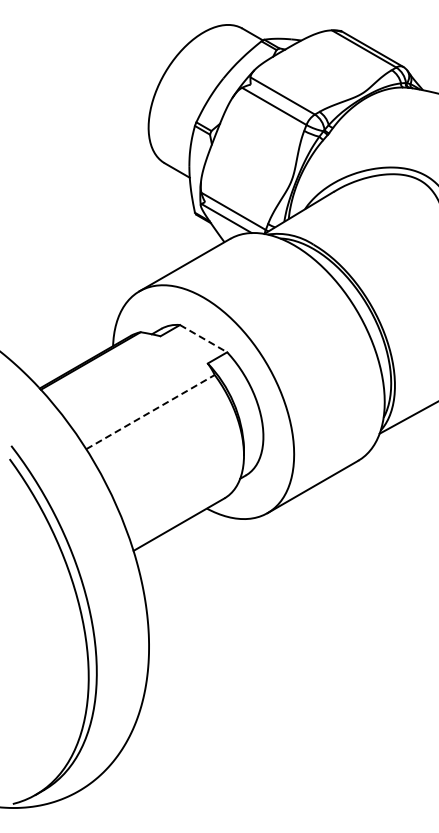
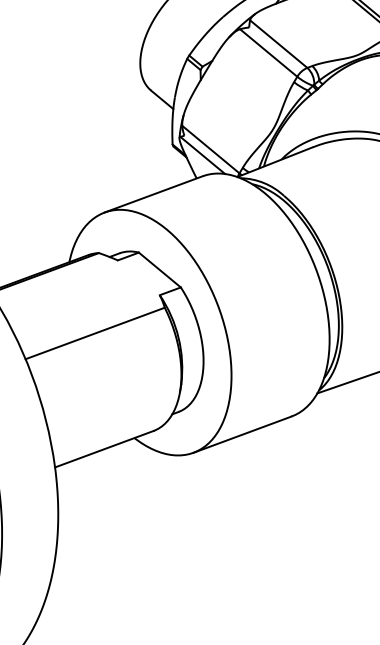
line: (204, 338) -> (160, 270), dashed -> solid
line: (150, 411) -> (95, 332), dashed -> solid

